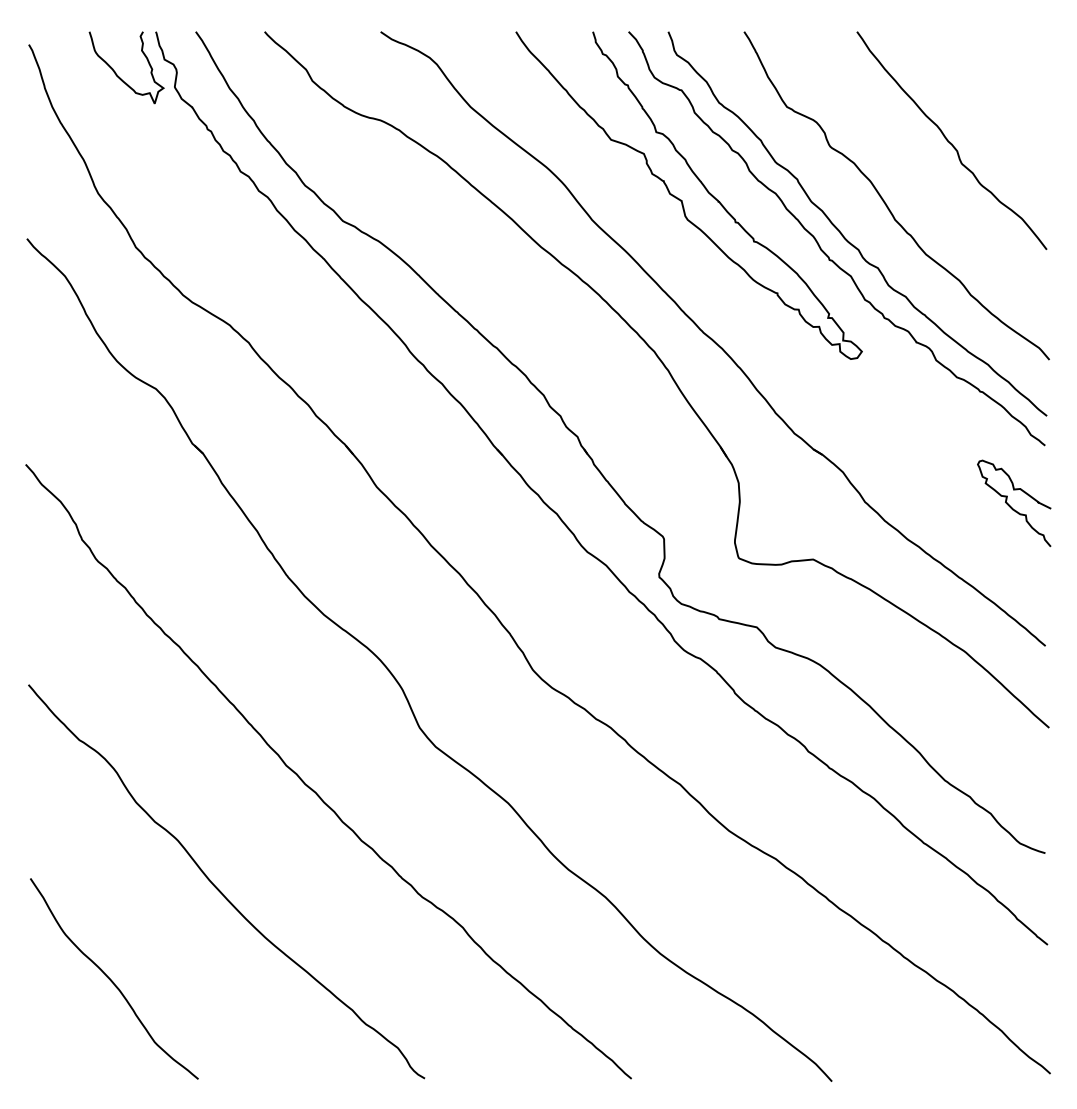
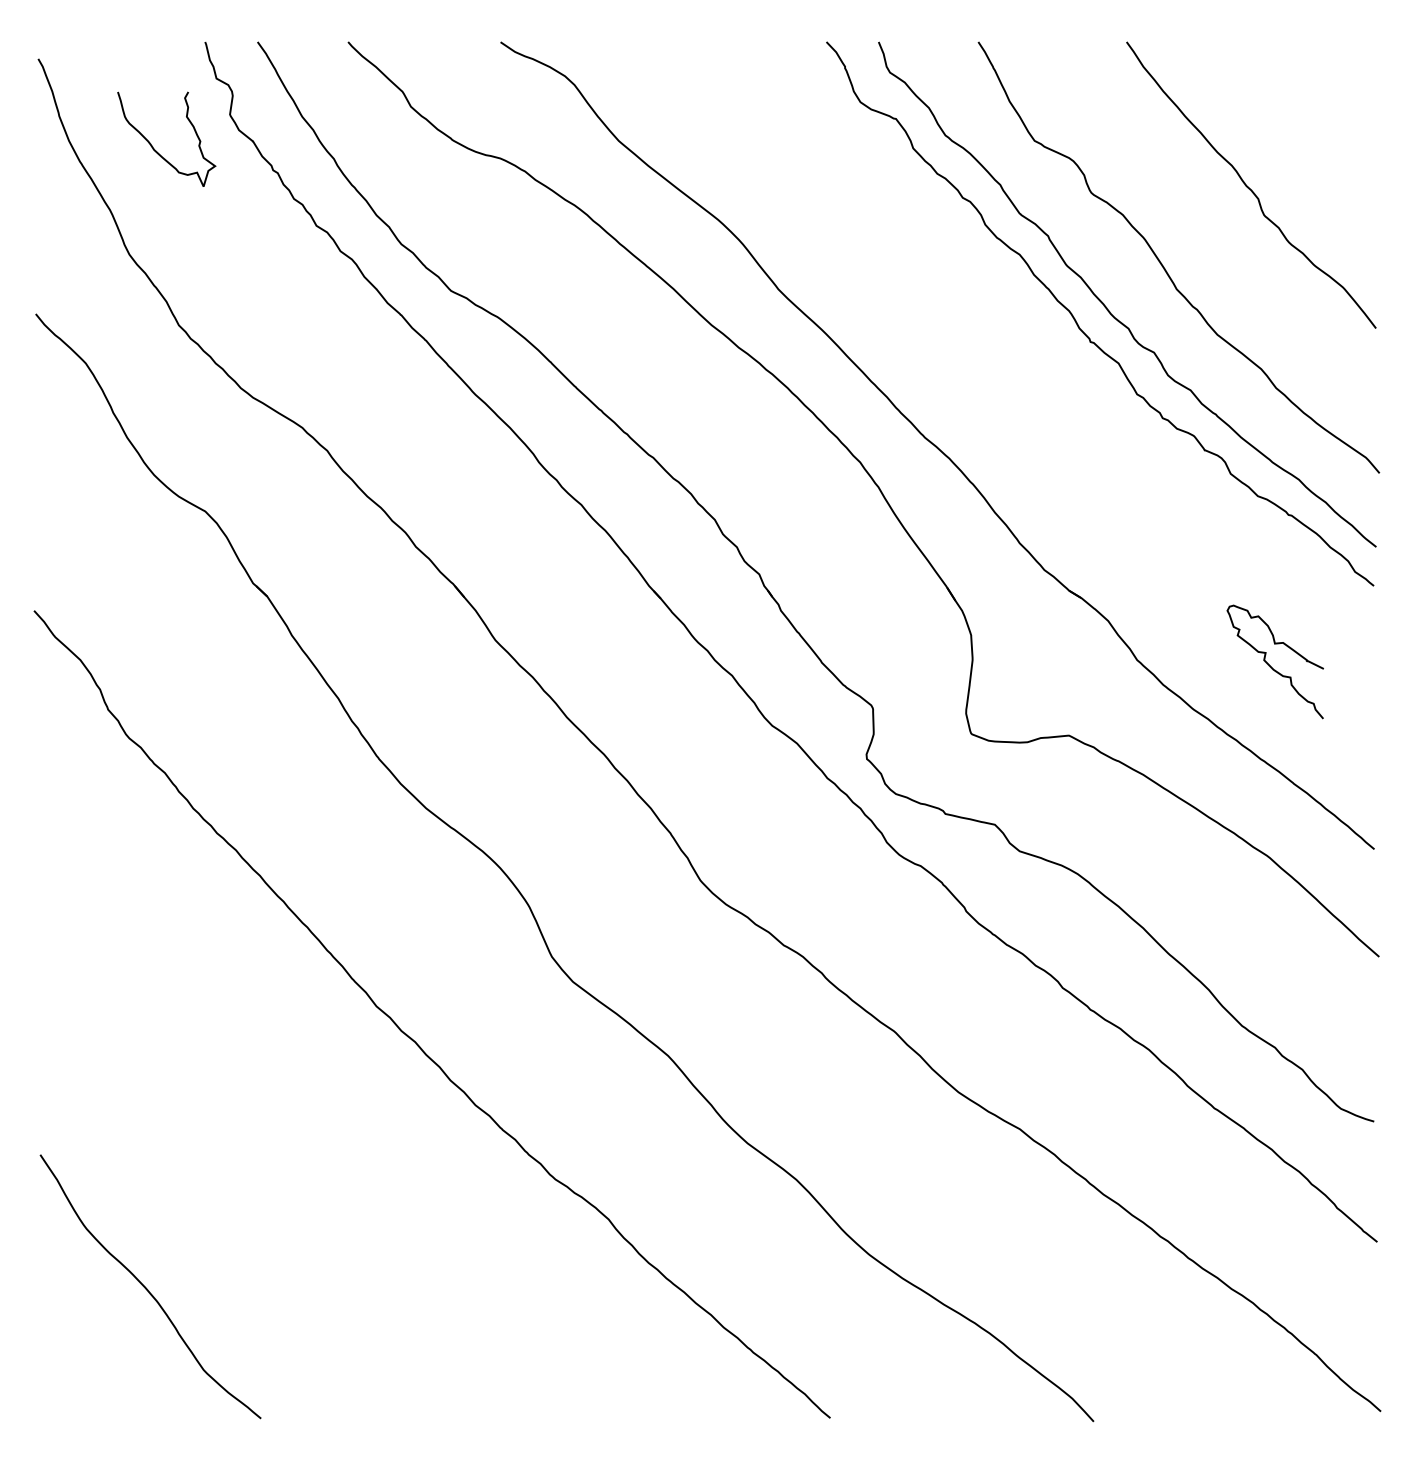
curve: (116, 73) -> (153, 146), moved
curve: (682, 201) -> (897, 264), removed
curve: (1010, 506) -> (1270, 665), moved
curve: (218, 888) -> (287, 1168), removed

